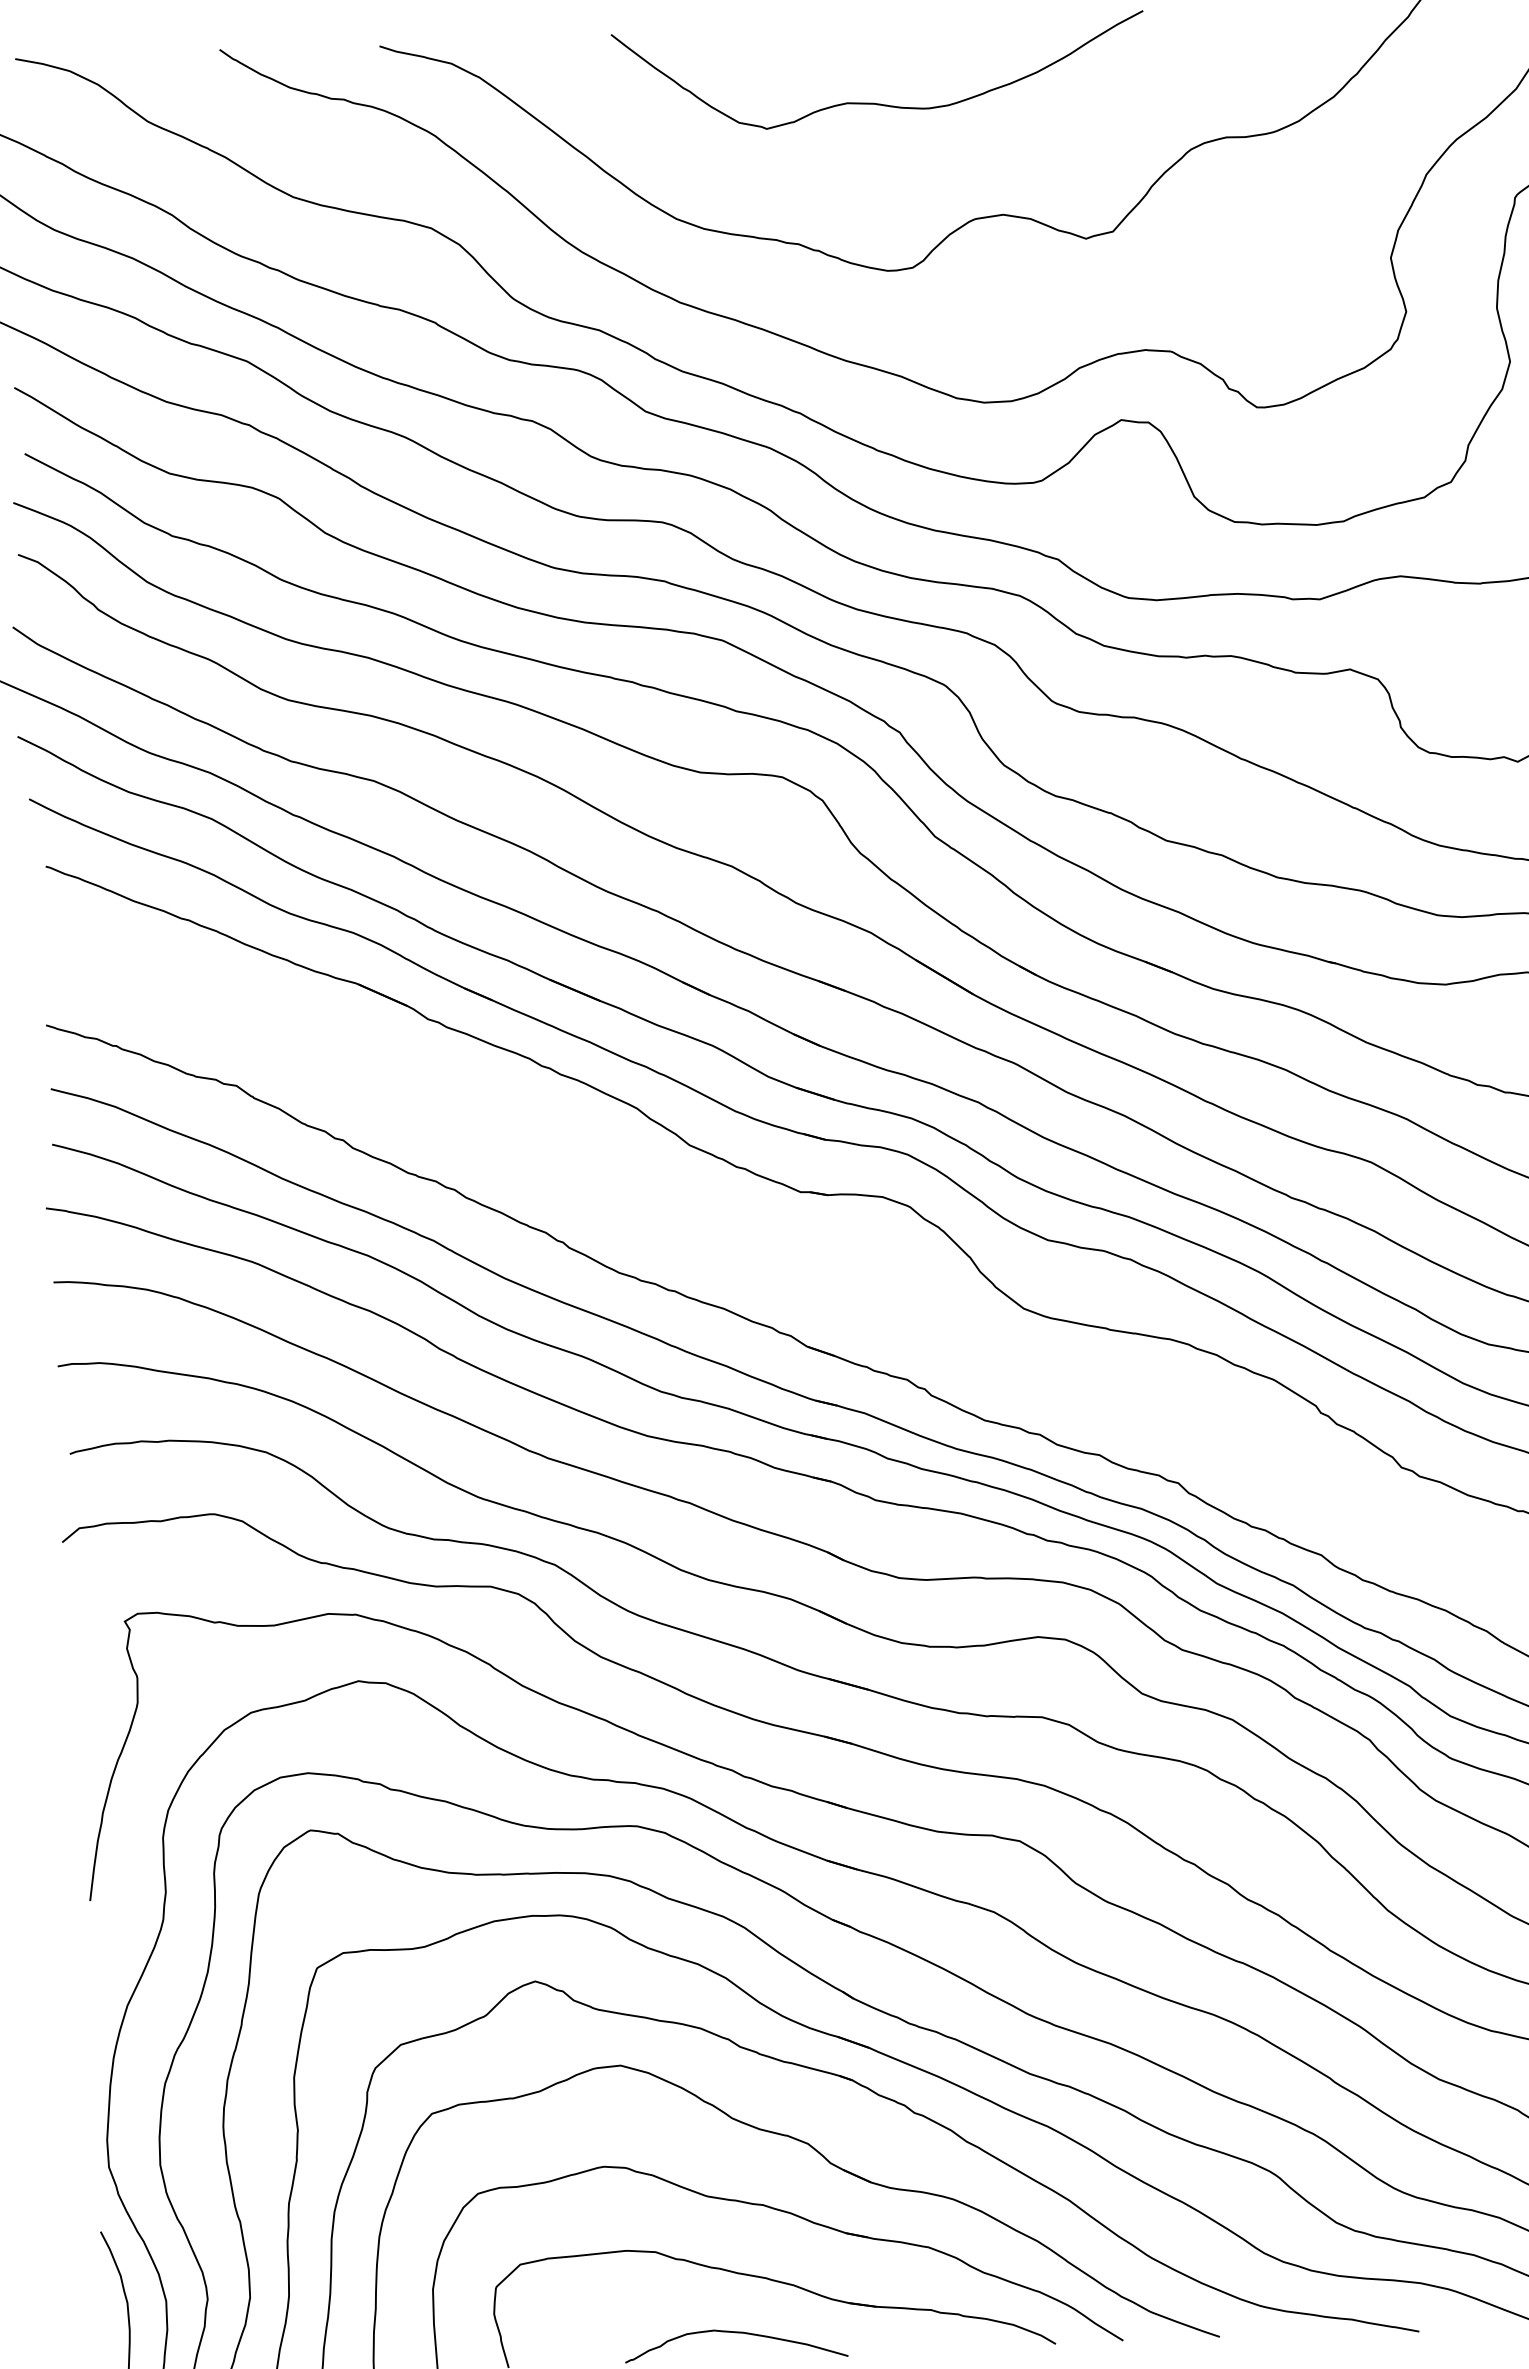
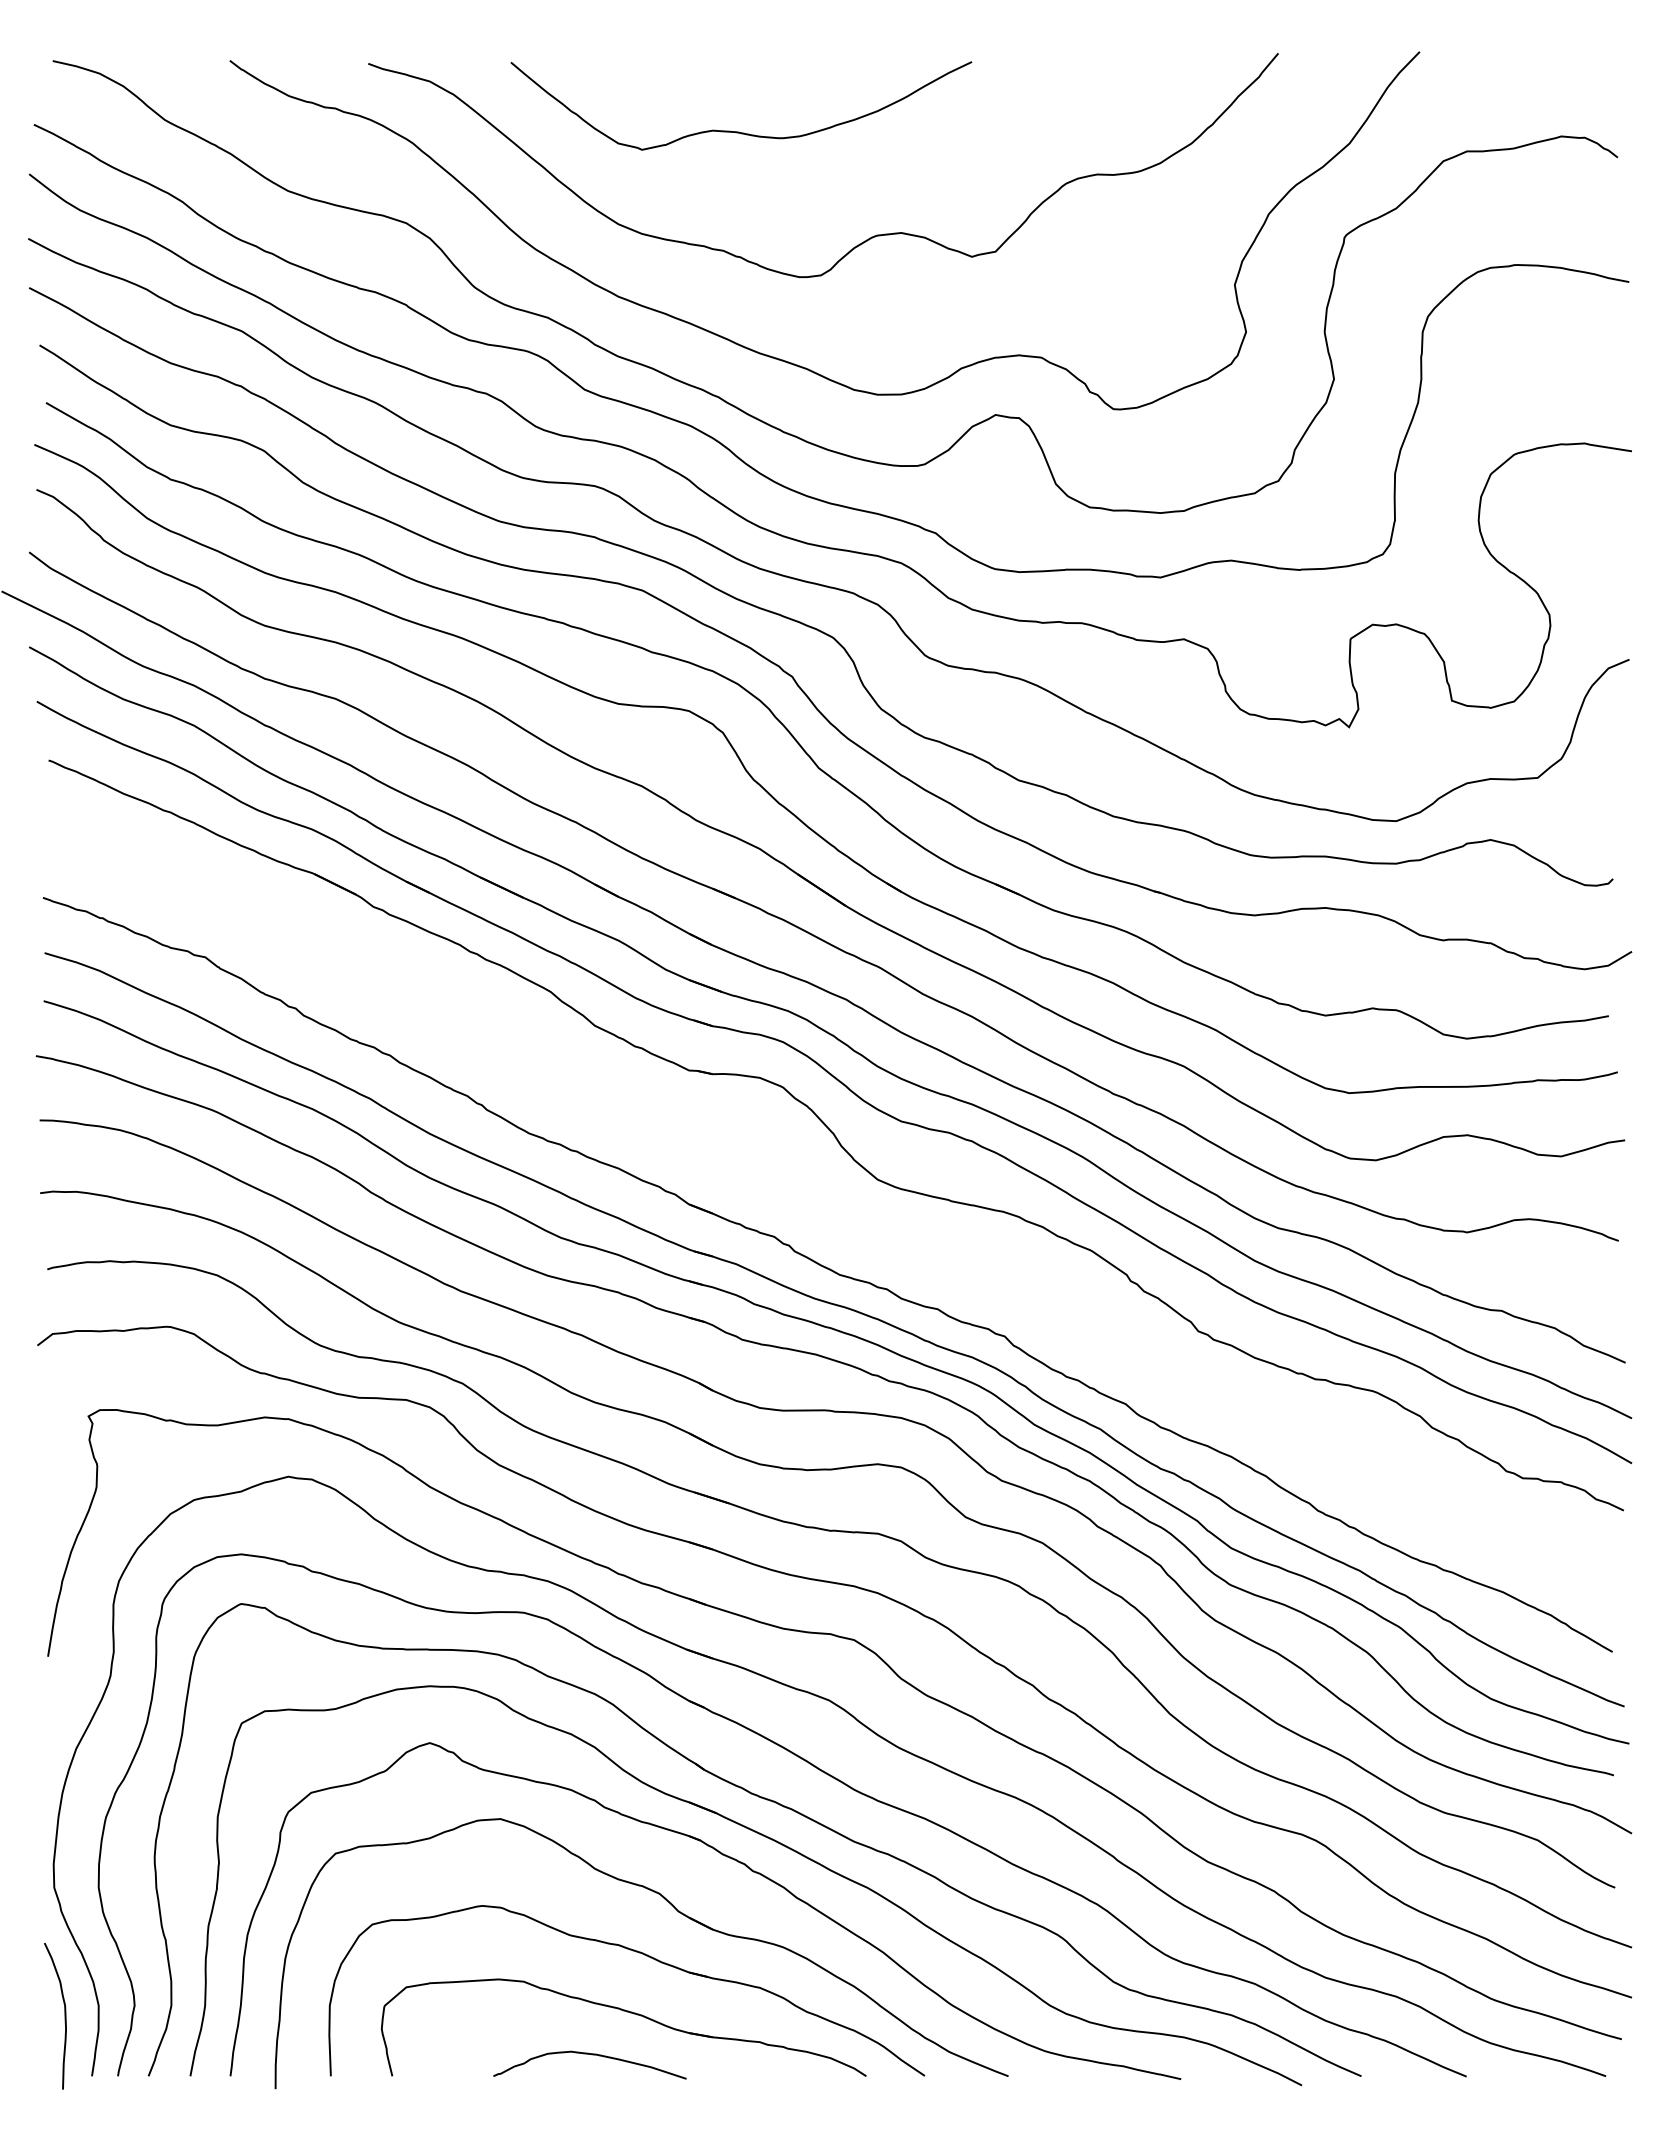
curve: (878, 102) -> (739, 131), moved

